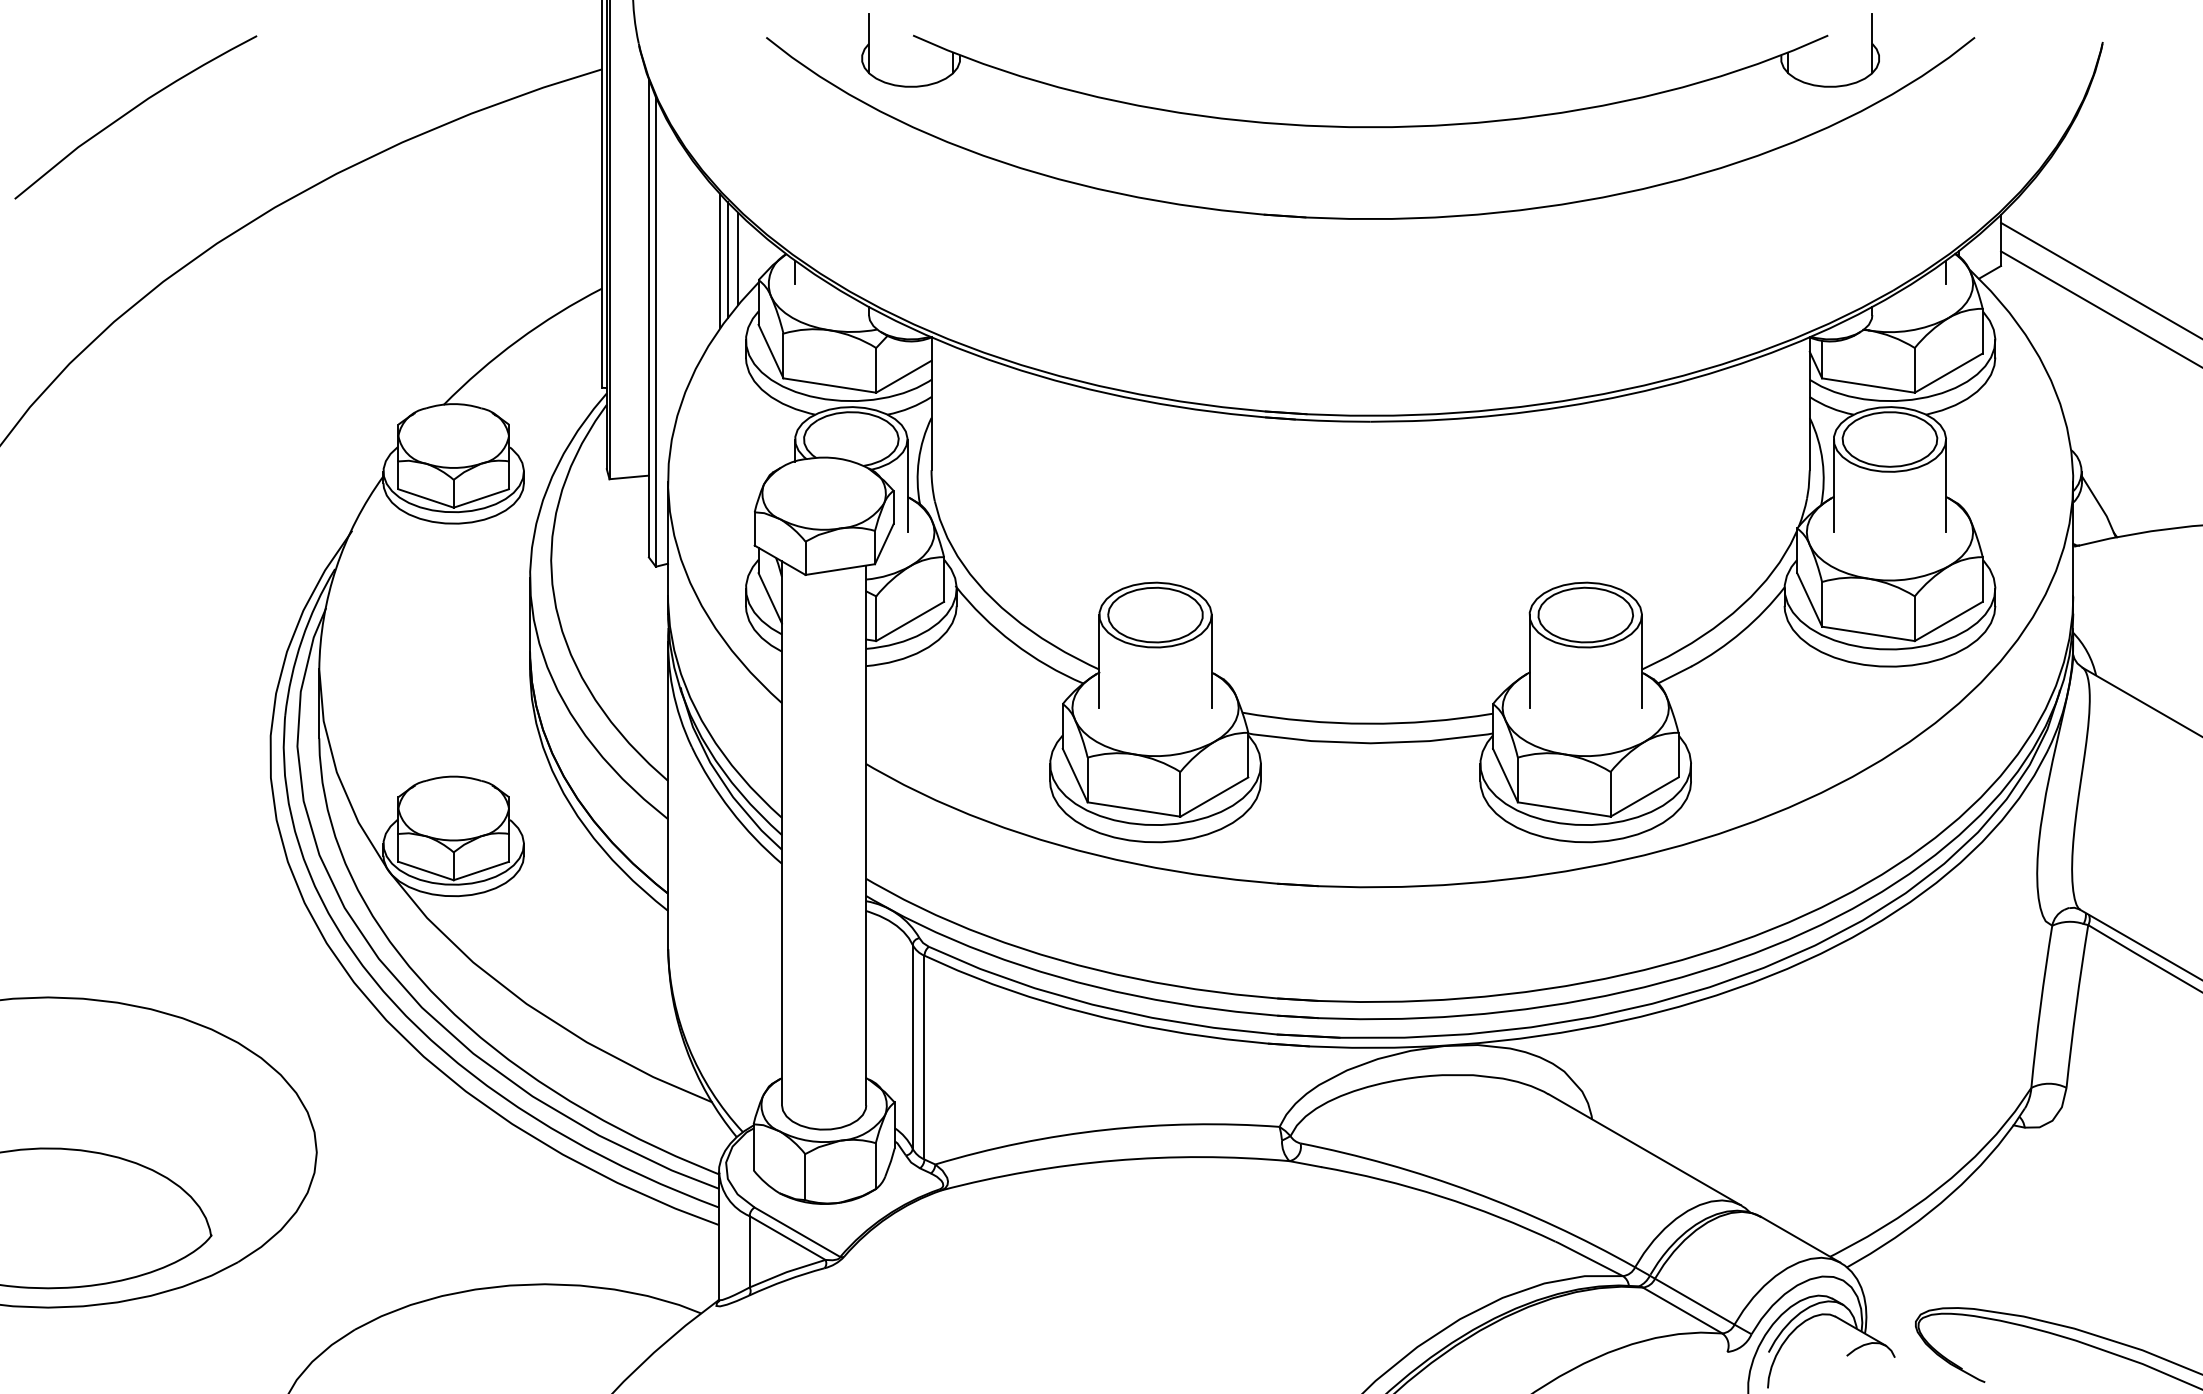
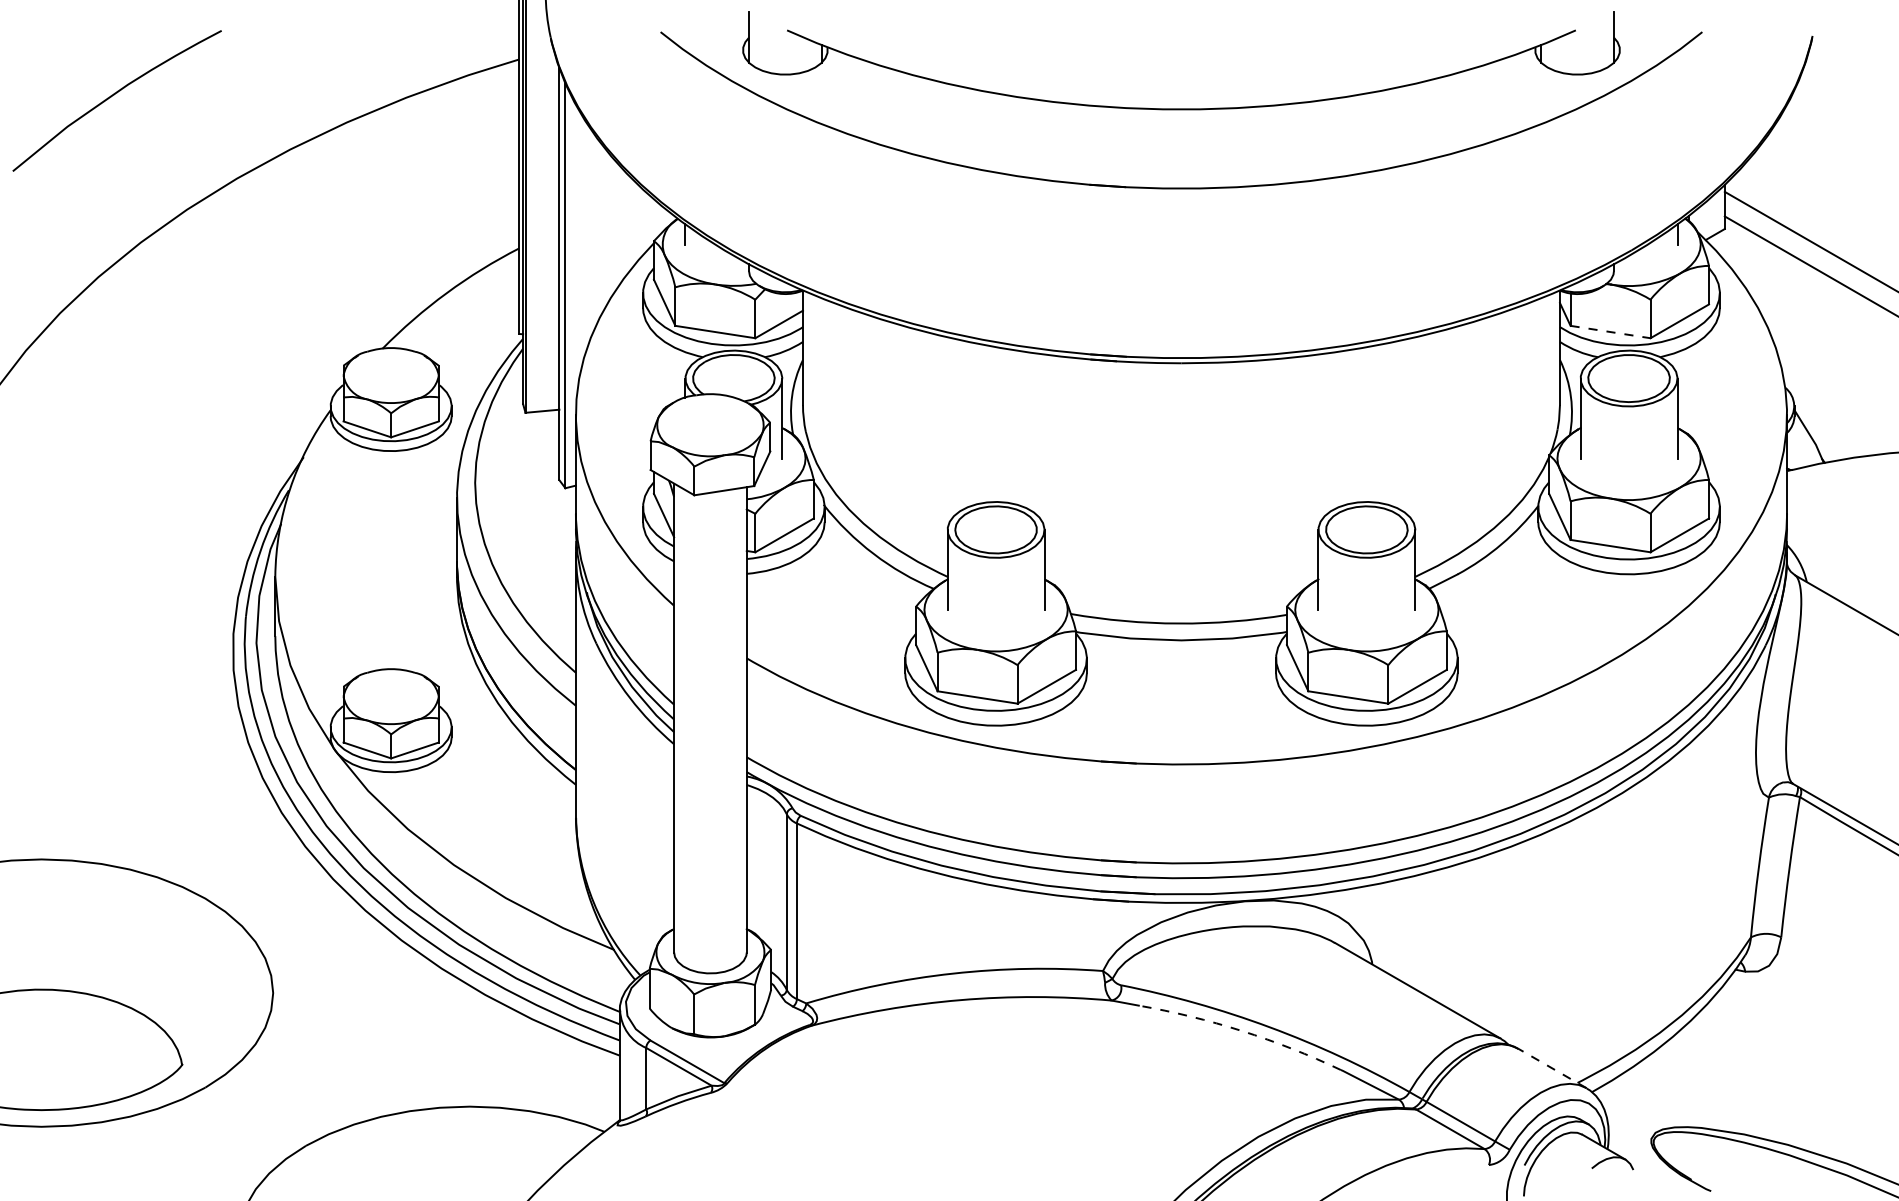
line: (738, 258) -> (636, 222), removed
line: (727, 260) -> (627, 224), removed
line: (720, 261) -> (621, 225), removed
line: (1868, 385) -> (1610, 332), solid -> dashed
arc: (1440, 1196) -> (1241, 1031), solid -> dashed
line: (1800, 1239) -> (1551, 1068), solid -> dashed

